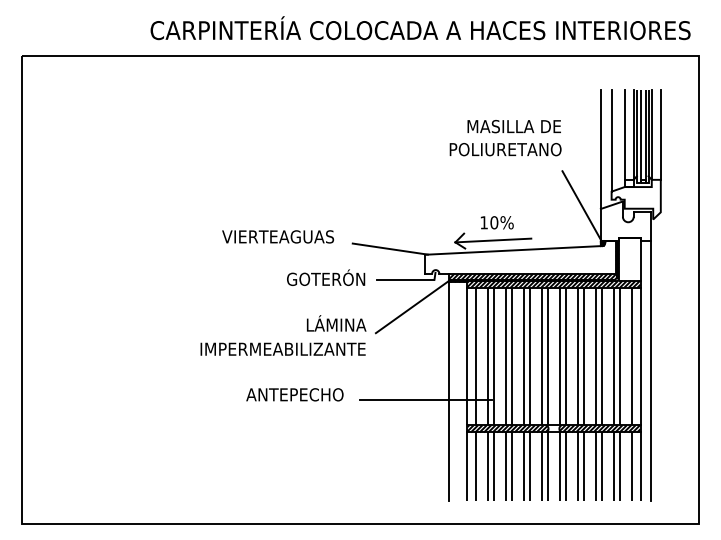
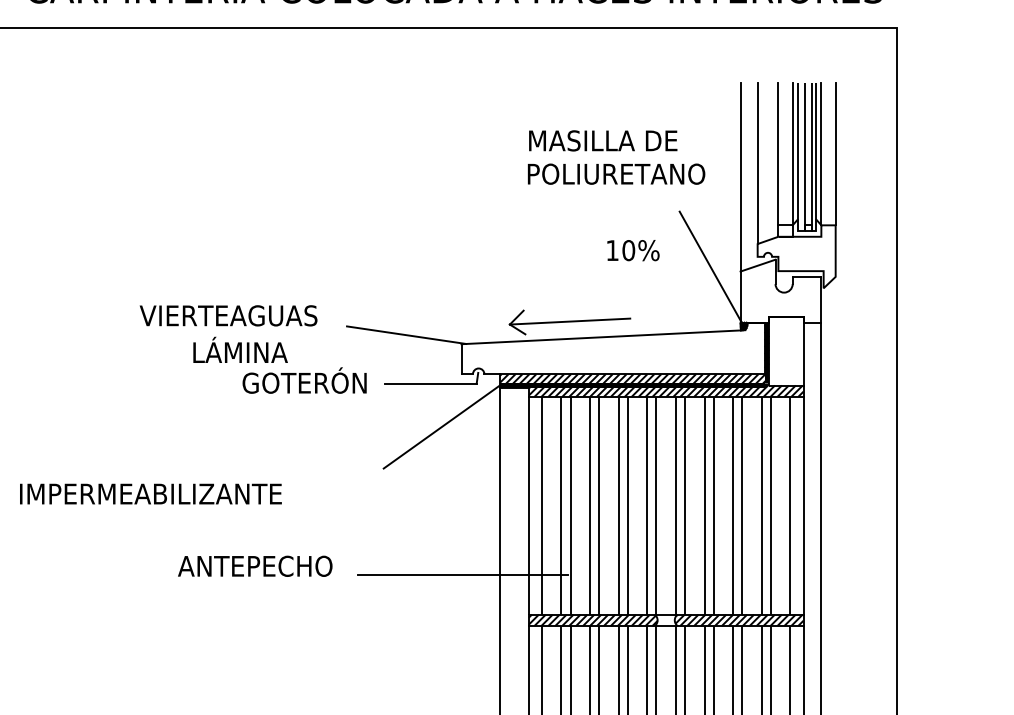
text: (505, 149) -> (616, 174), moved
text: (496, 222) -> (632, 250), moved
text: (336, 323) -> (240, 350), moved
text: (282, 348) -> (149, 492), moved

